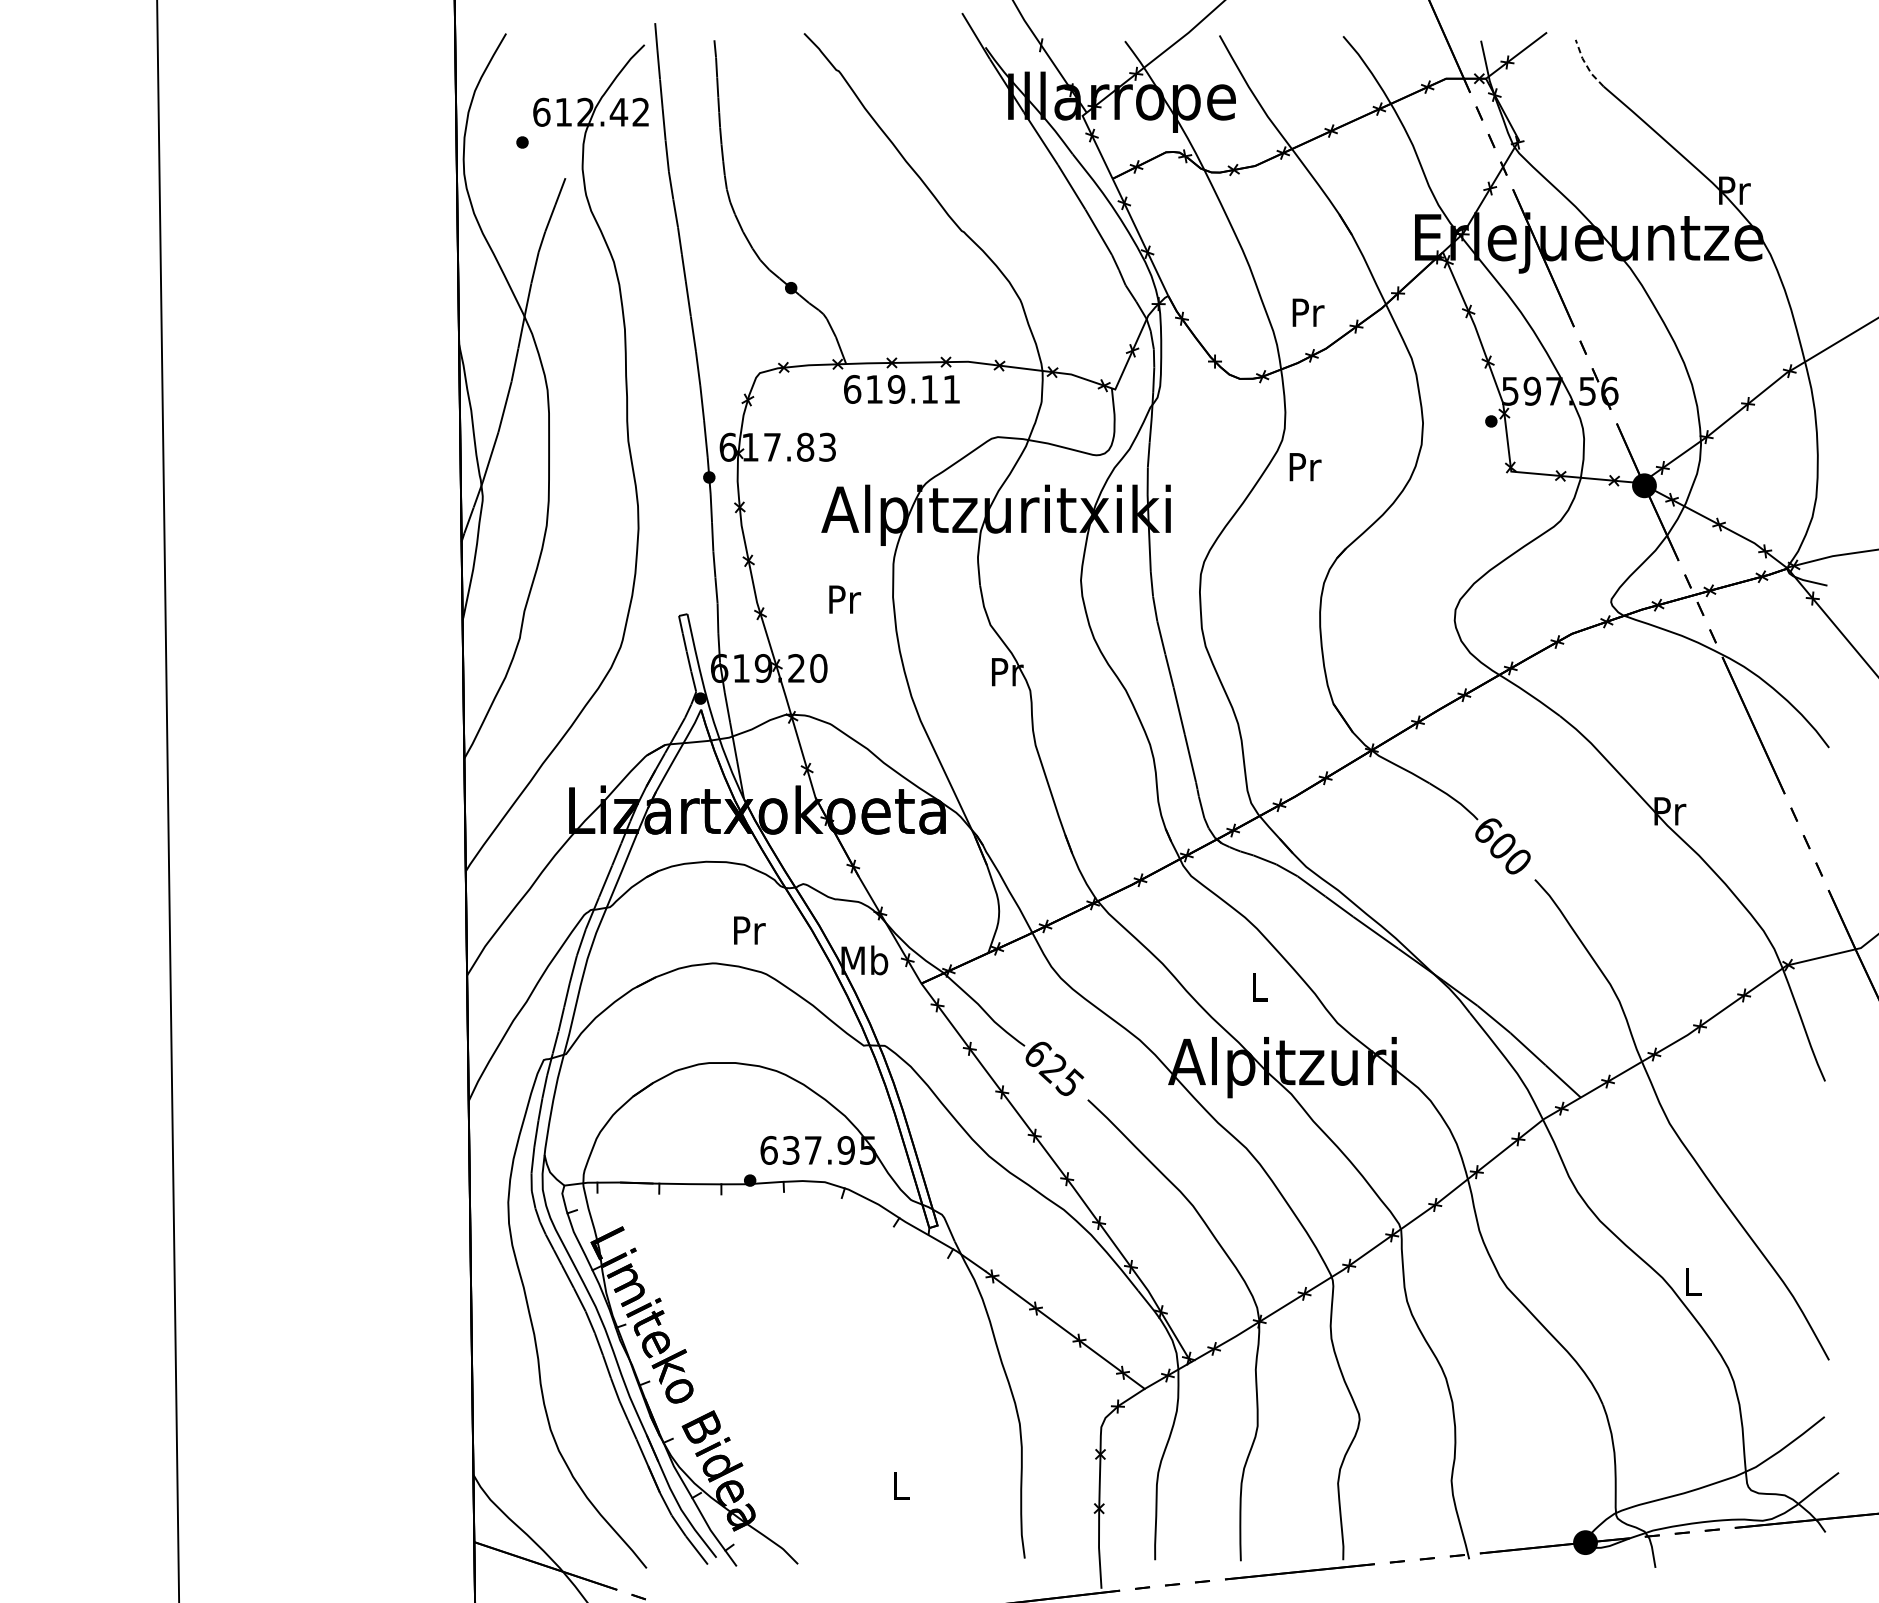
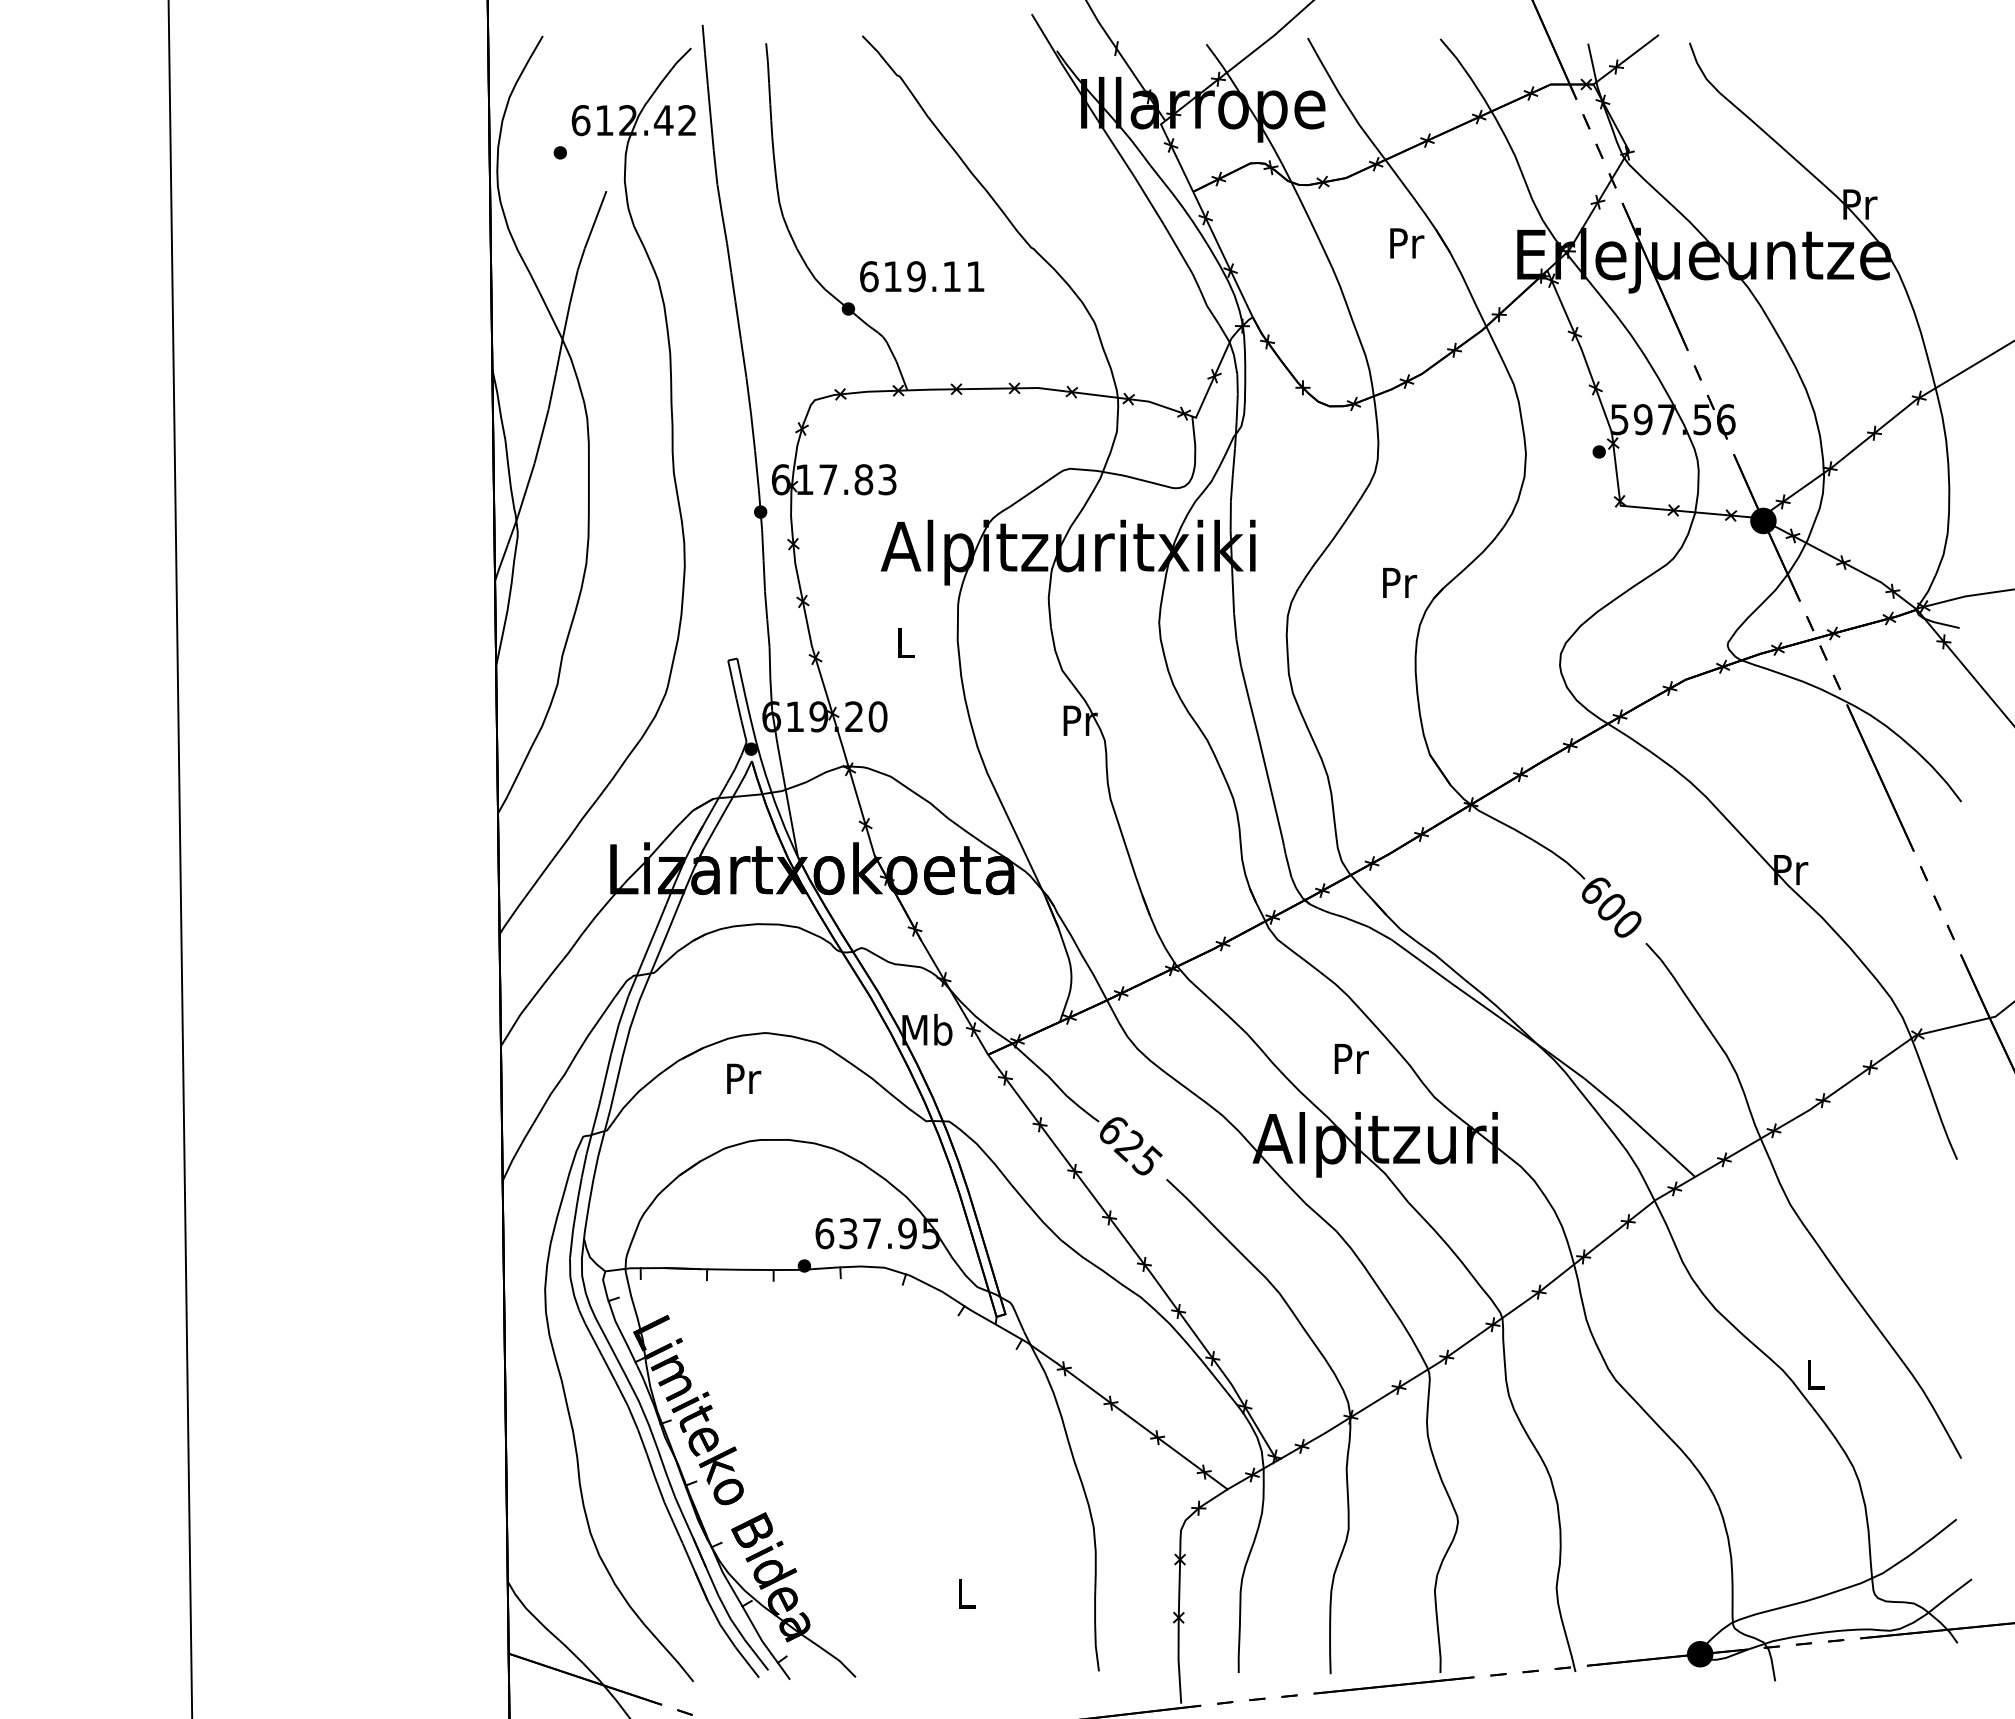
line: (1586, 64) -> (1701, 69), dashed -> solid
text: (1308, 312) -> (1407, 243), moved
text: (902, 389) -> (922, 276), moved
text: (1306, 466) -> (1400, 582), moved
text: (845, 600) -> (906, 643), Pr -> L
text: (750, 930) -> (744, 1078), moved
text: (1260, 987) -> (1351, 1058), L -> Pr

